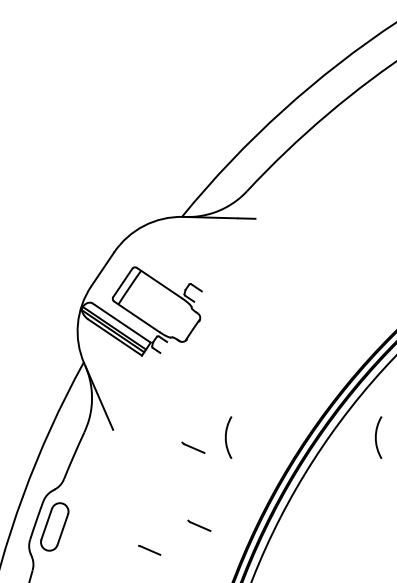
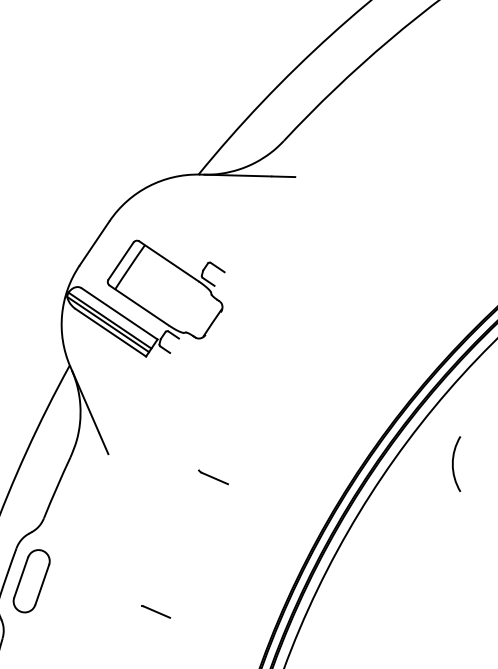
arc: (226, 437) -> (256, 463), removed
line: (199, 525) -> (221, 579), removed

